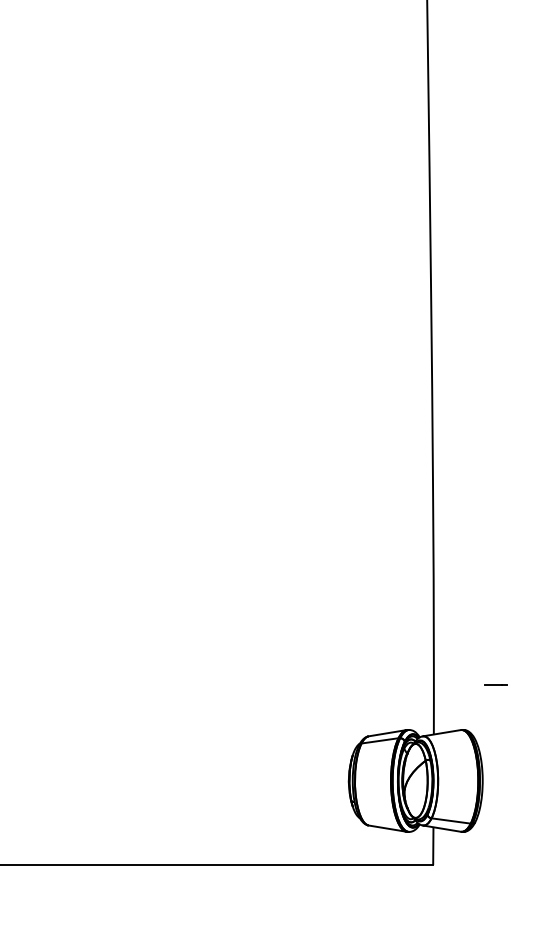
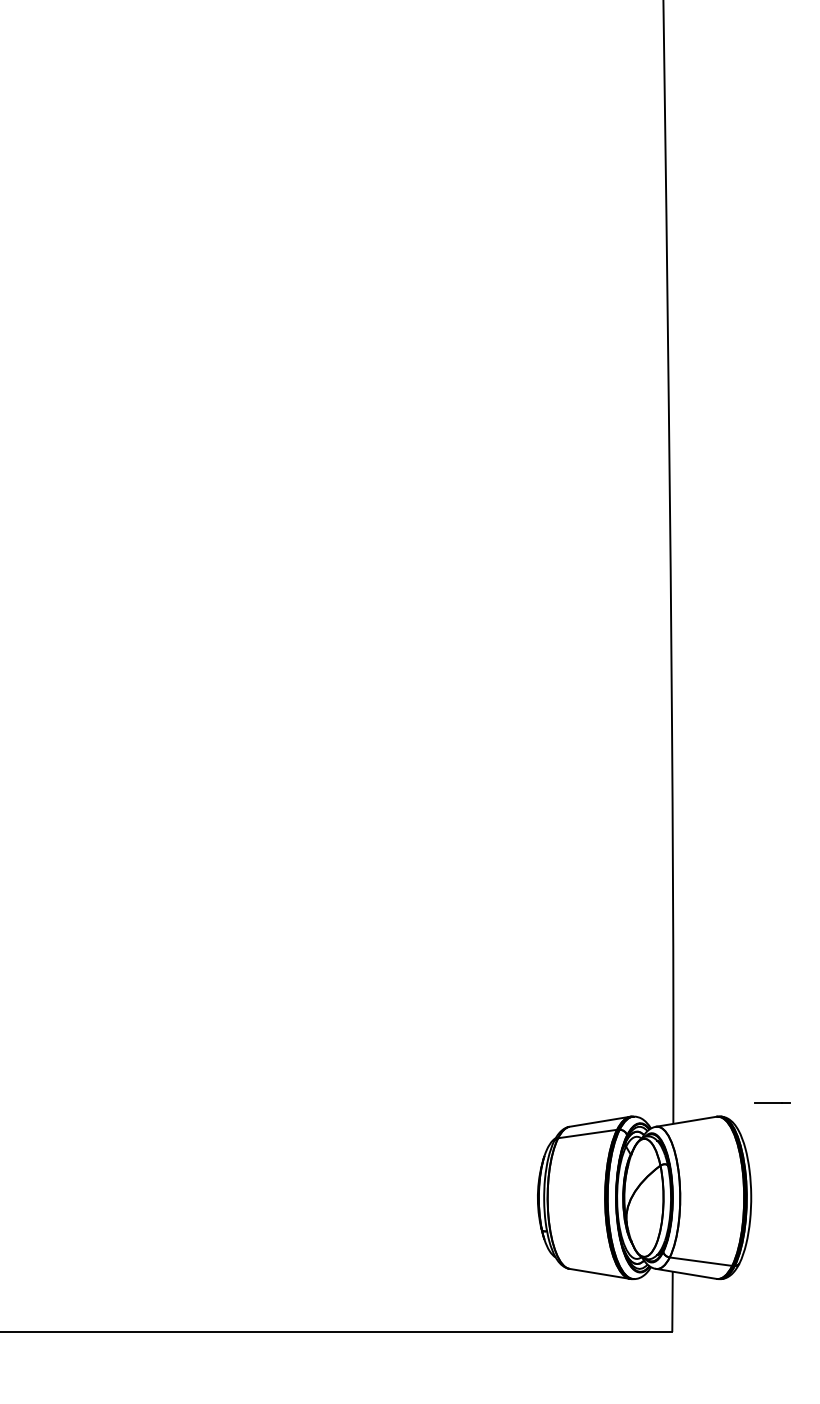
line: (495, 684) -> (771, 1101), moved

